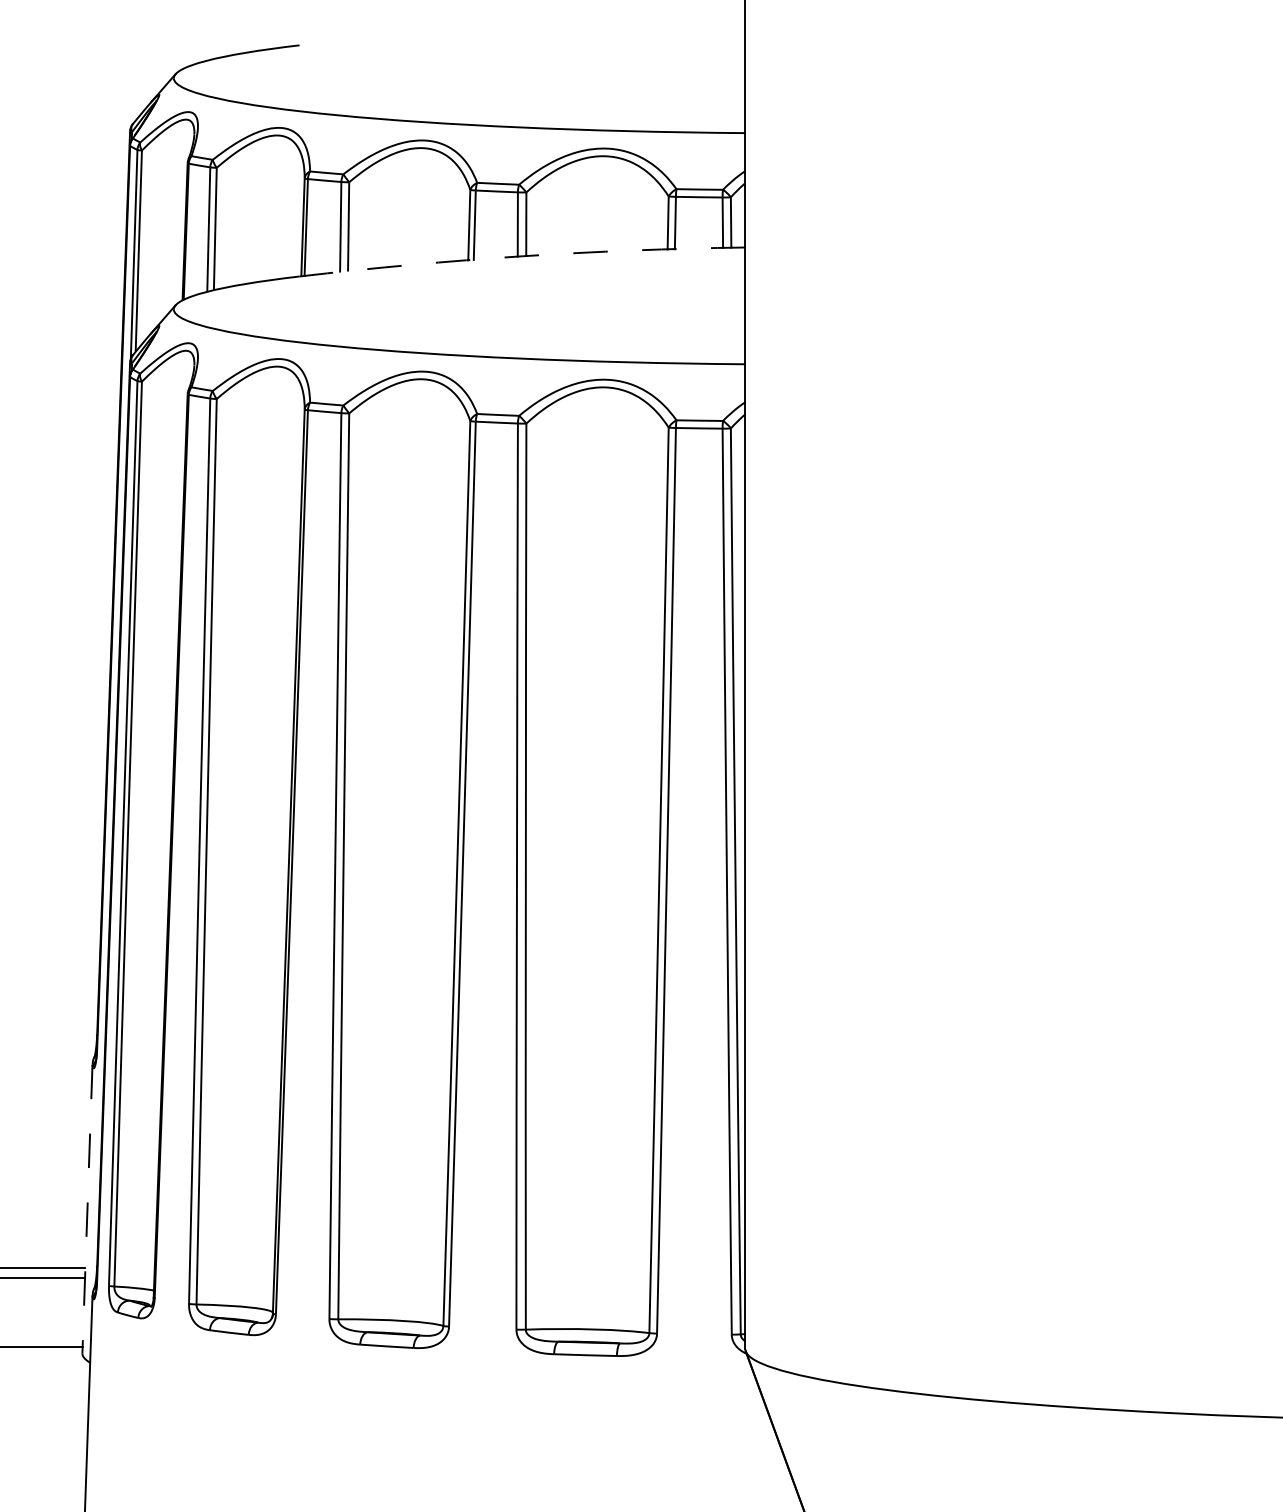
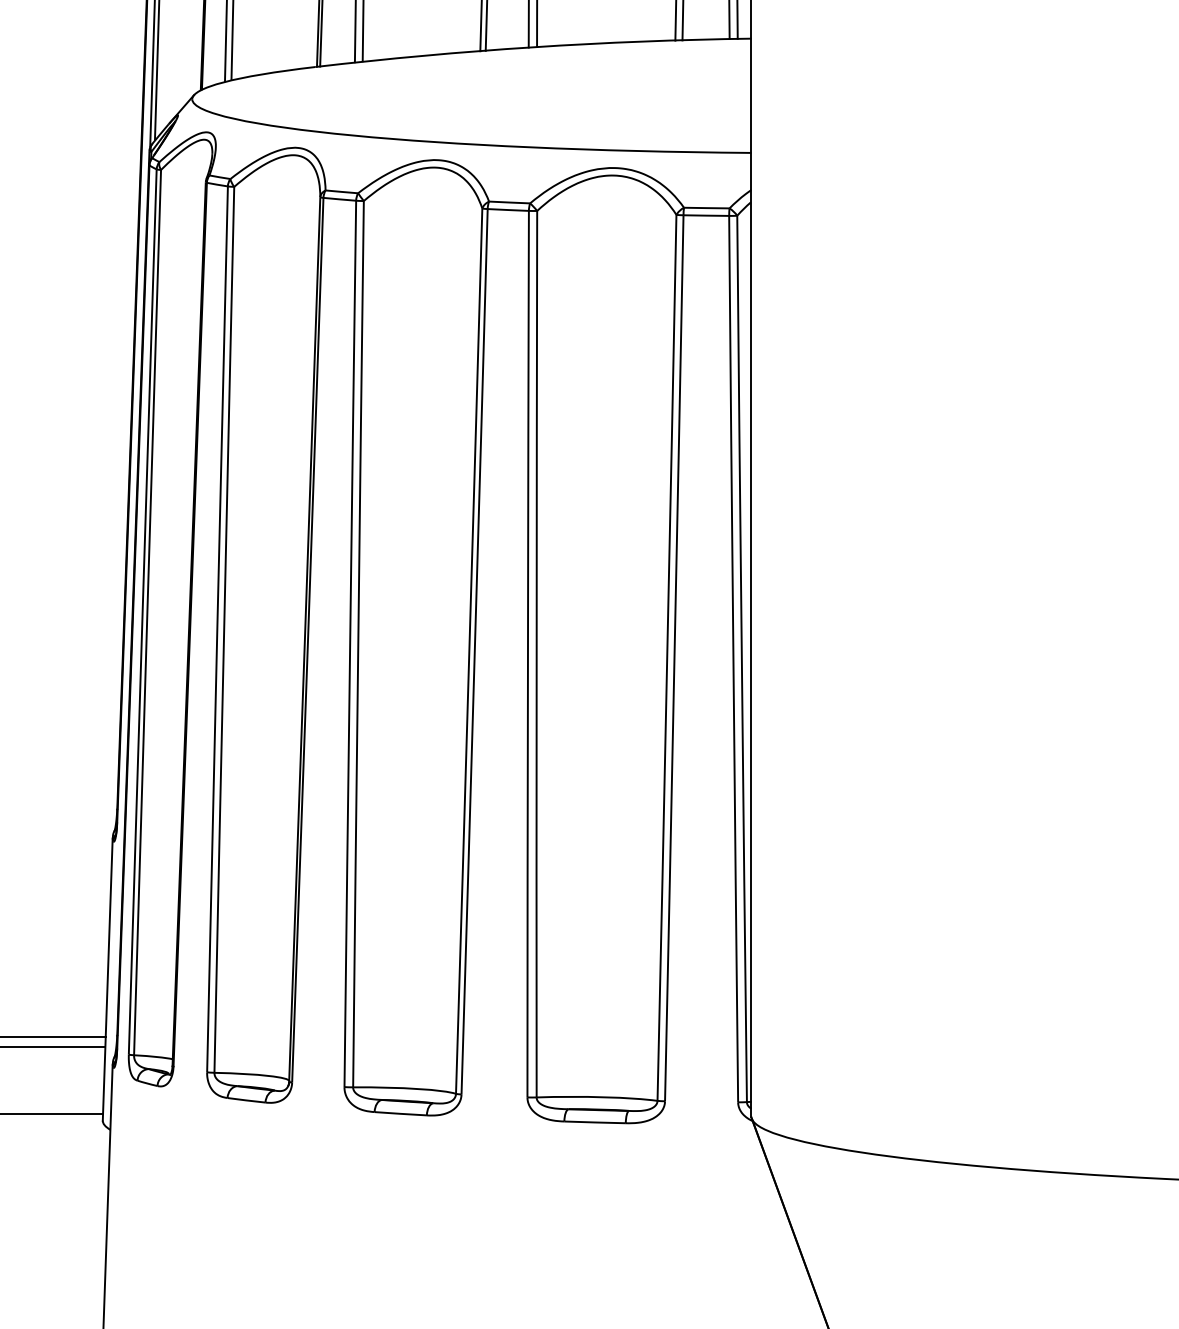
arc: (522, 256) -> (533, 47), dashed -> solid
line: (87, 1209) -> (107, 979), dashed -> solid

